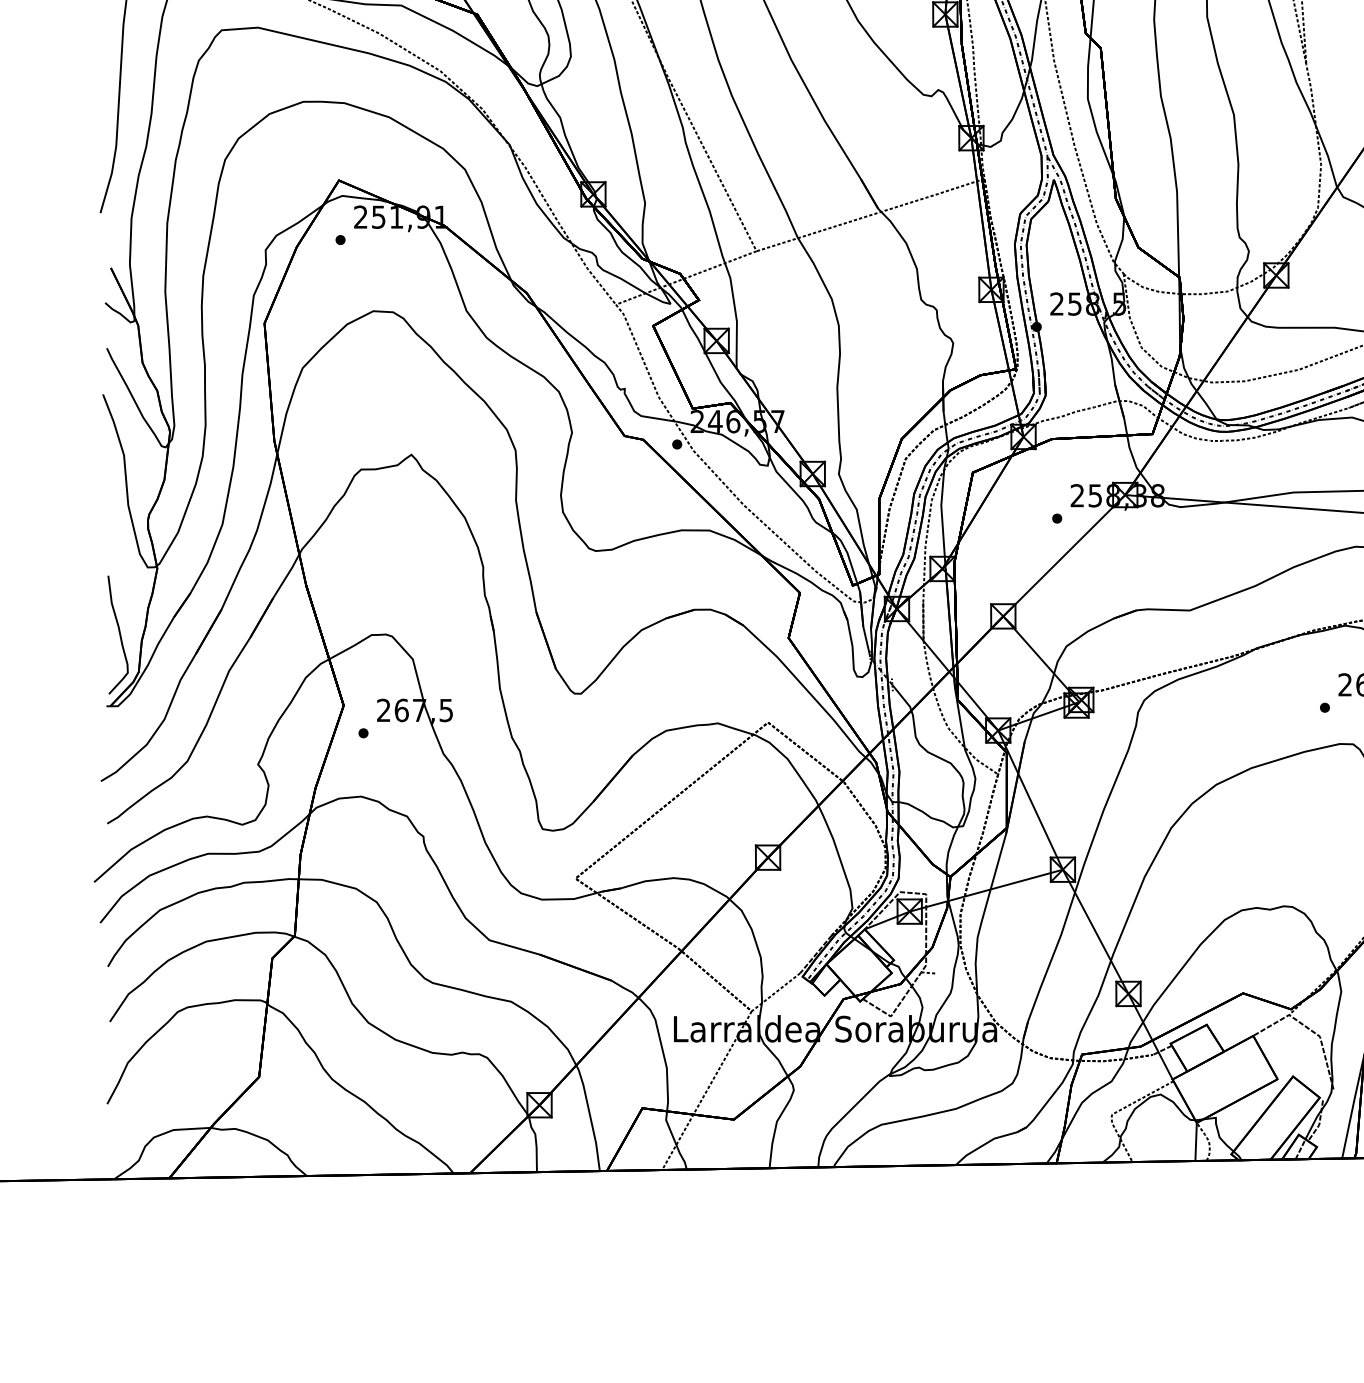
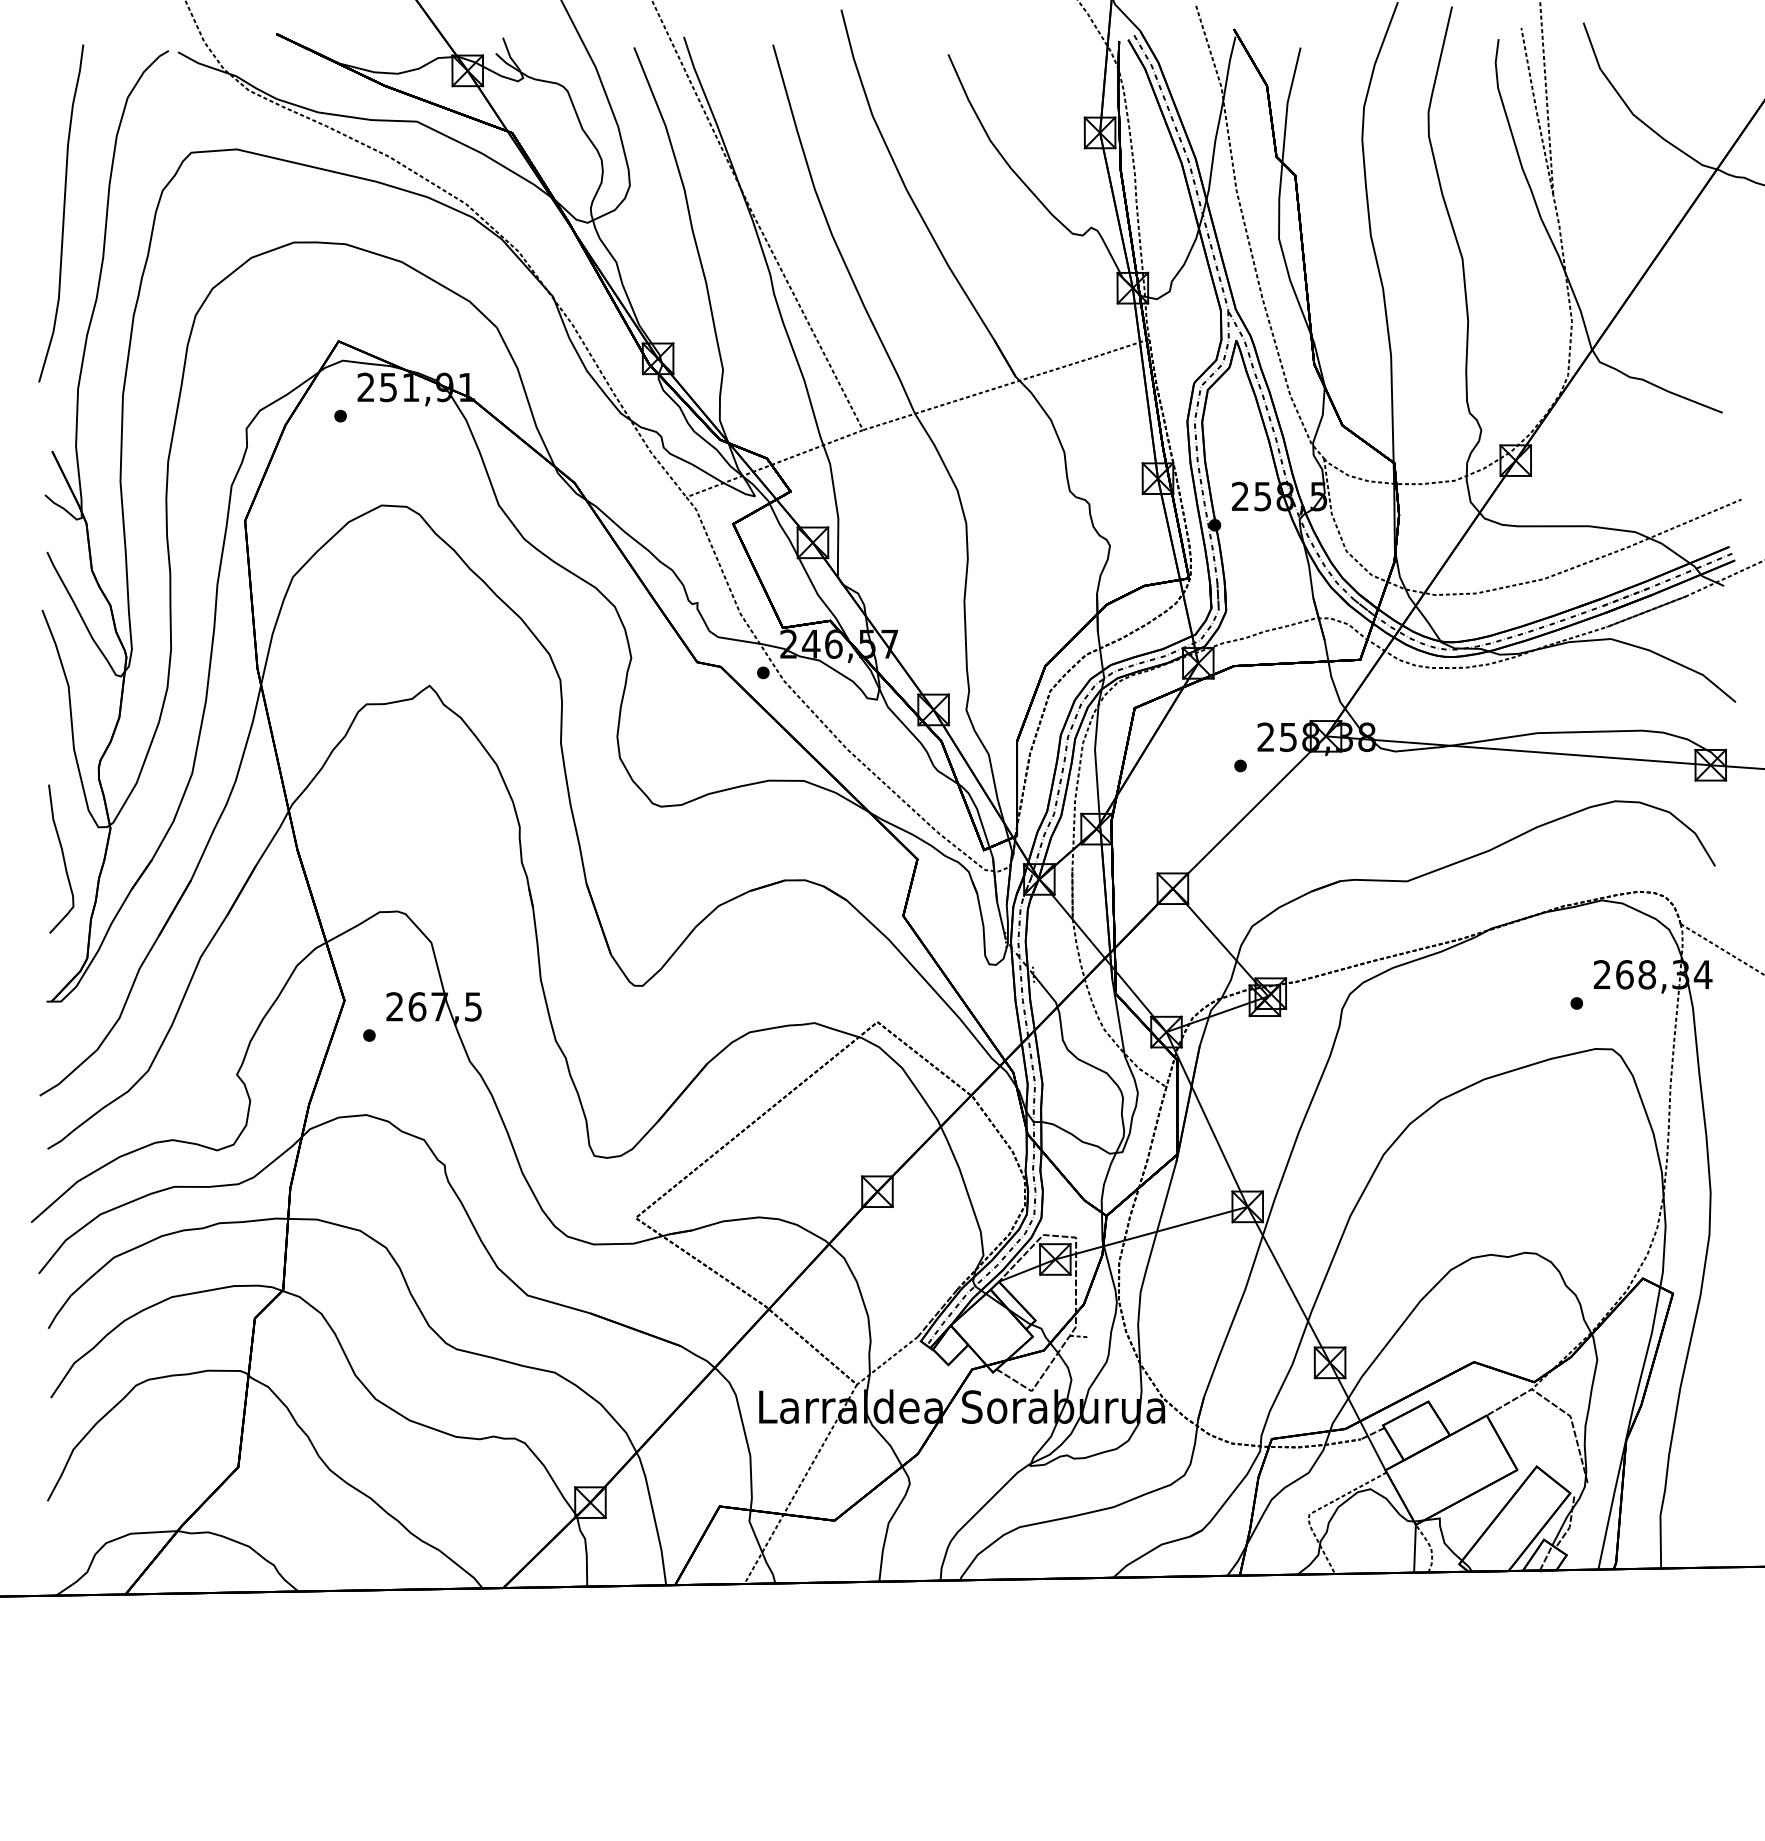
curve: (119, 633) -> (62, 857), moved

